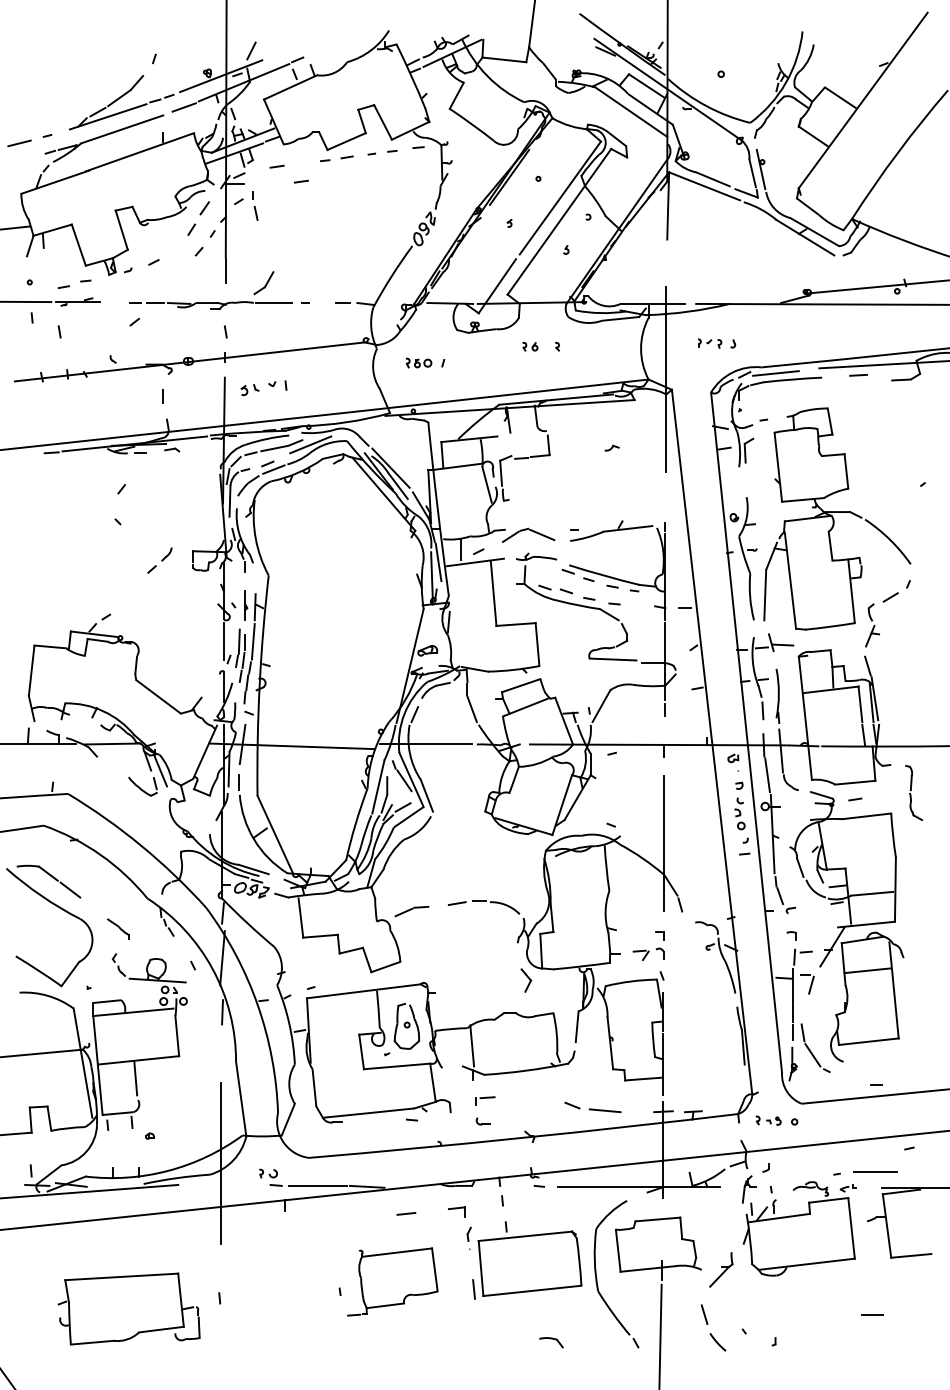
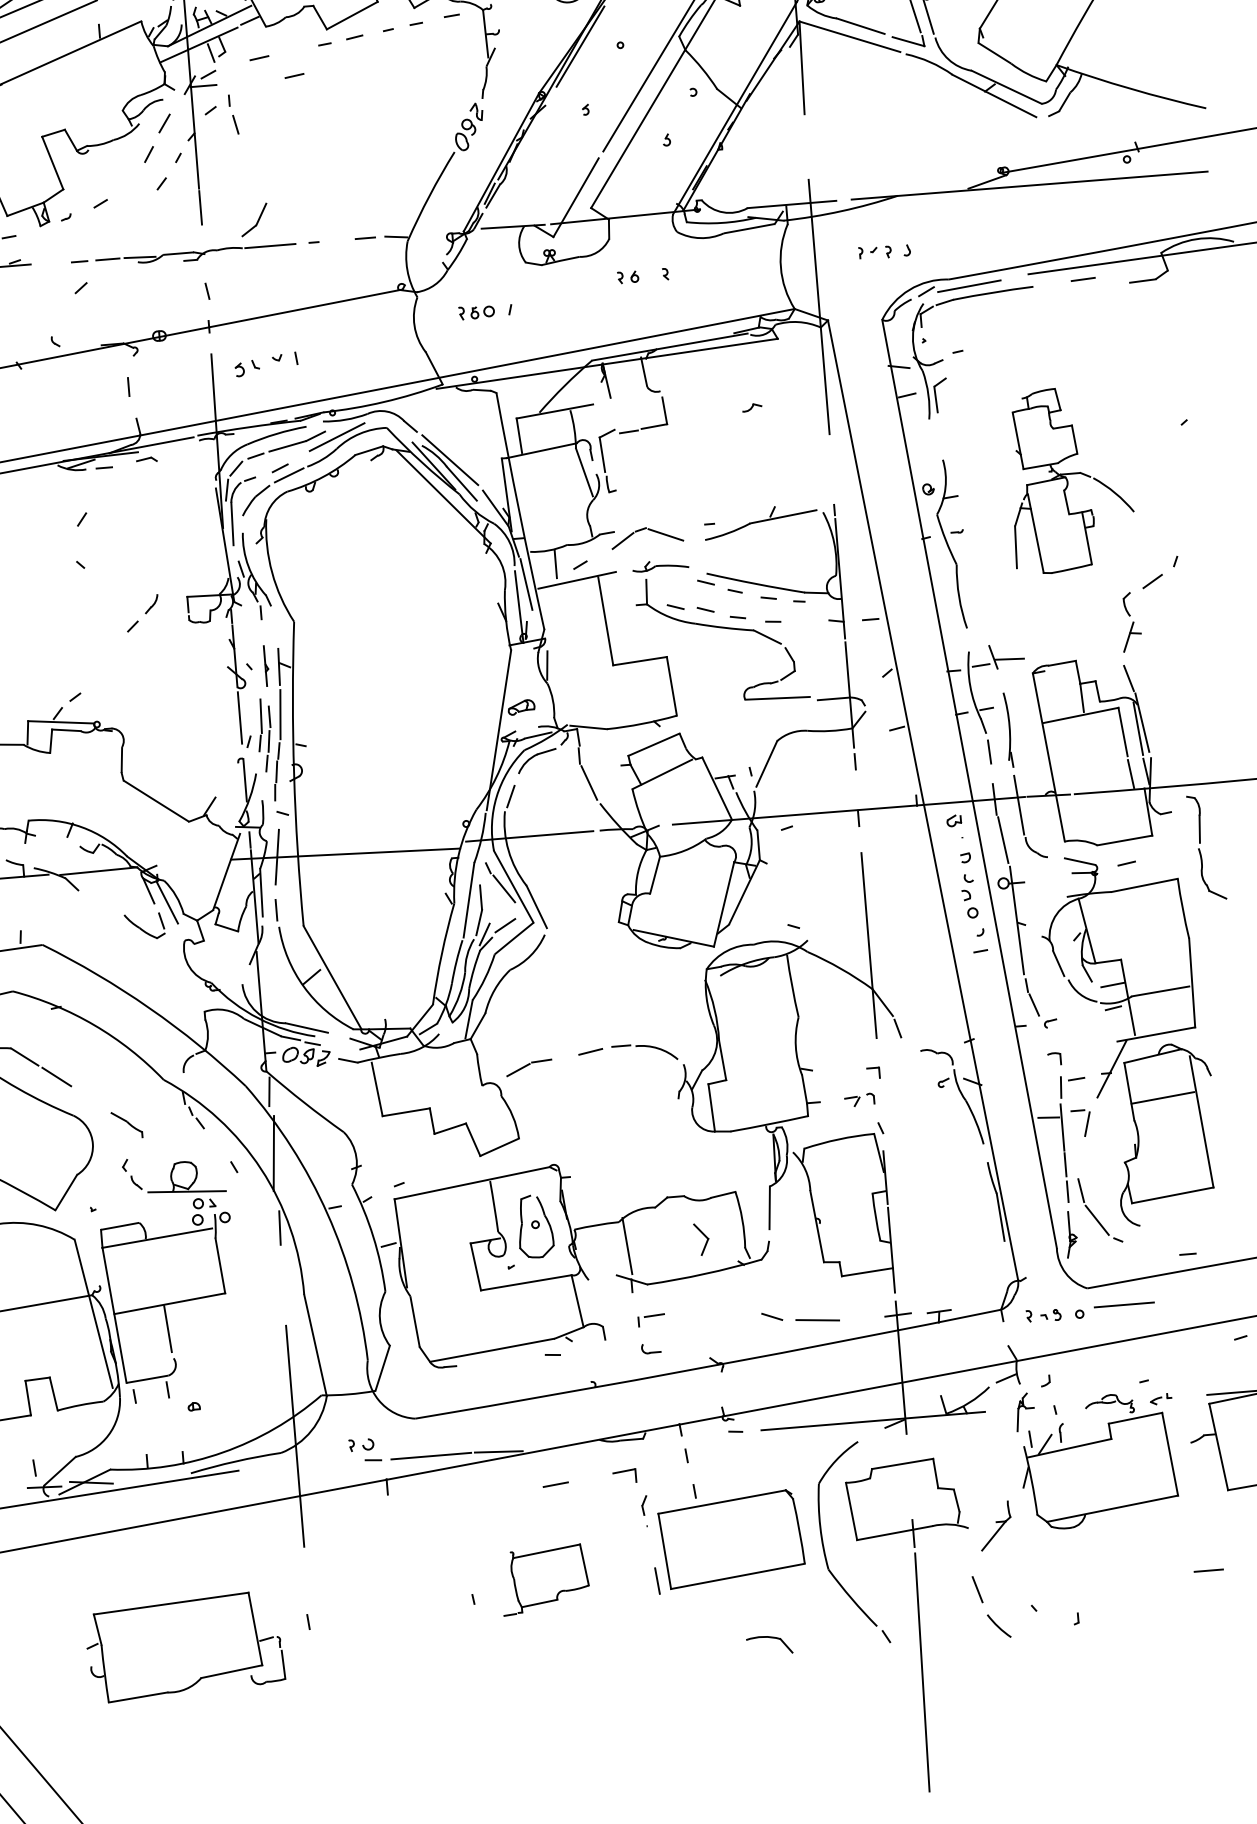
part: (837, 518) -> (1070, 478), size x0.6
part: (914, 793) -> (1207, 848), size x1.4
part: (648, 954) -> (859, 1100), size x0.7
part: (526, 980) -> (702, 1239), moved
line: (875, 1171) -> (1124, 1304), moved
part: (392, 1281) -> (544, 1579), size x0.7
part: (551, 1342) -> (770, 1645), size x1.4

